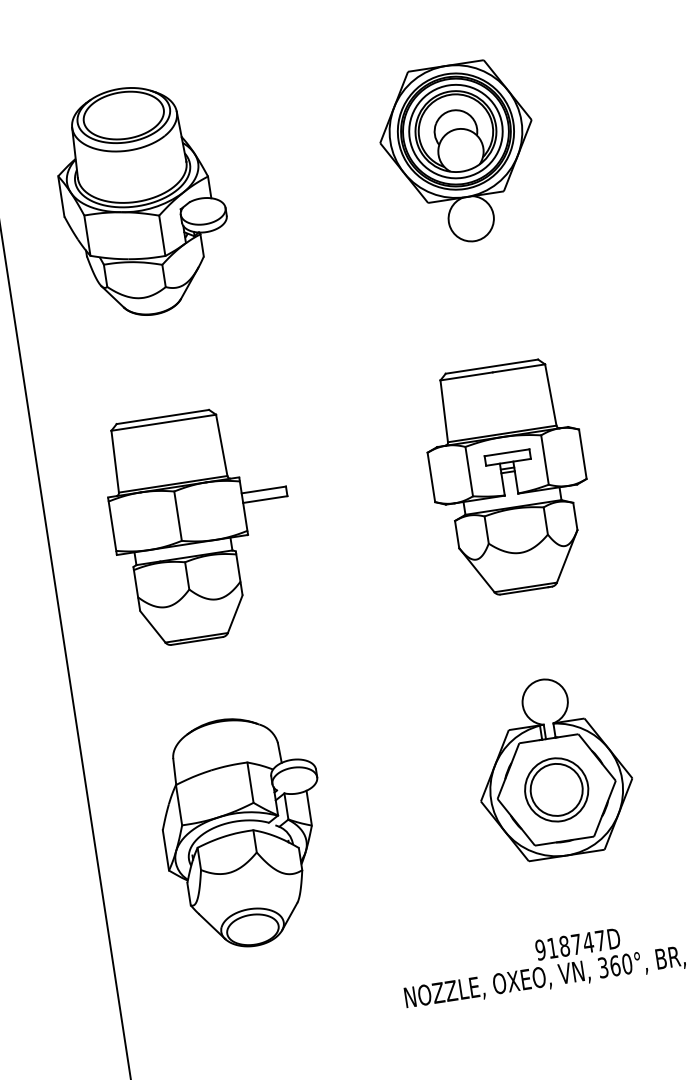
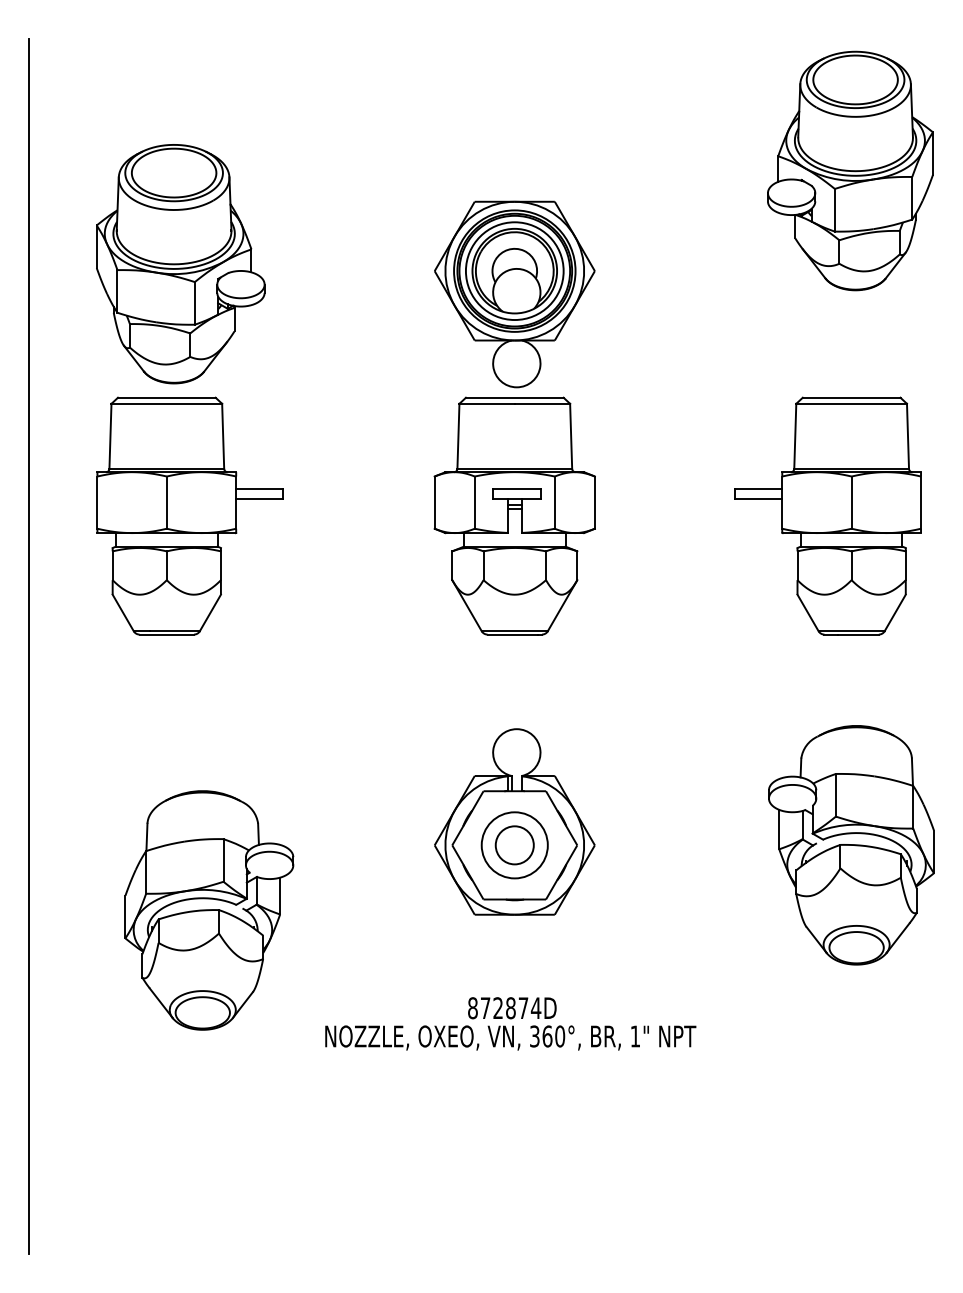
part: (459, 153) -> (514, 294), moved
part: (143, 201) -> (180, 264), moved
circle: (556, 790) -> (514, 845), size x0.7
part: (244, 832) -> (209, 910), moved
text: (570, 945) -> (504, 1008), 918747D -> 872874D

